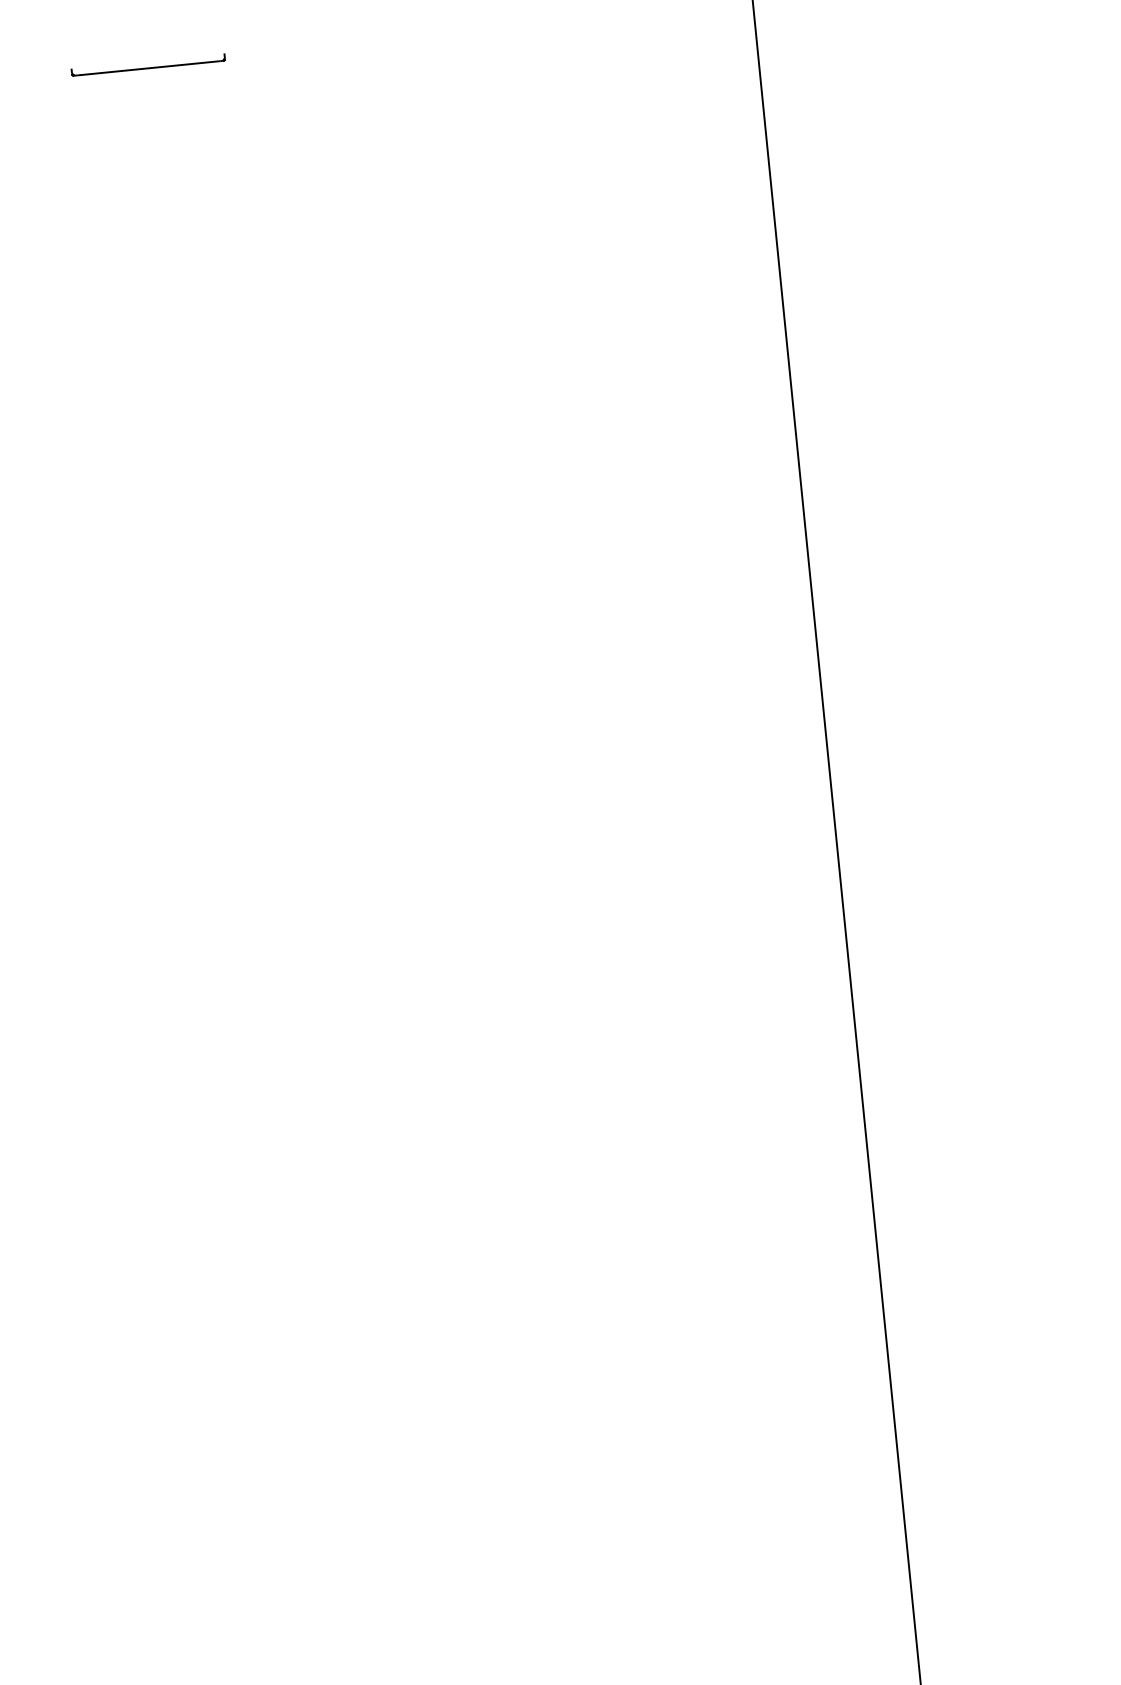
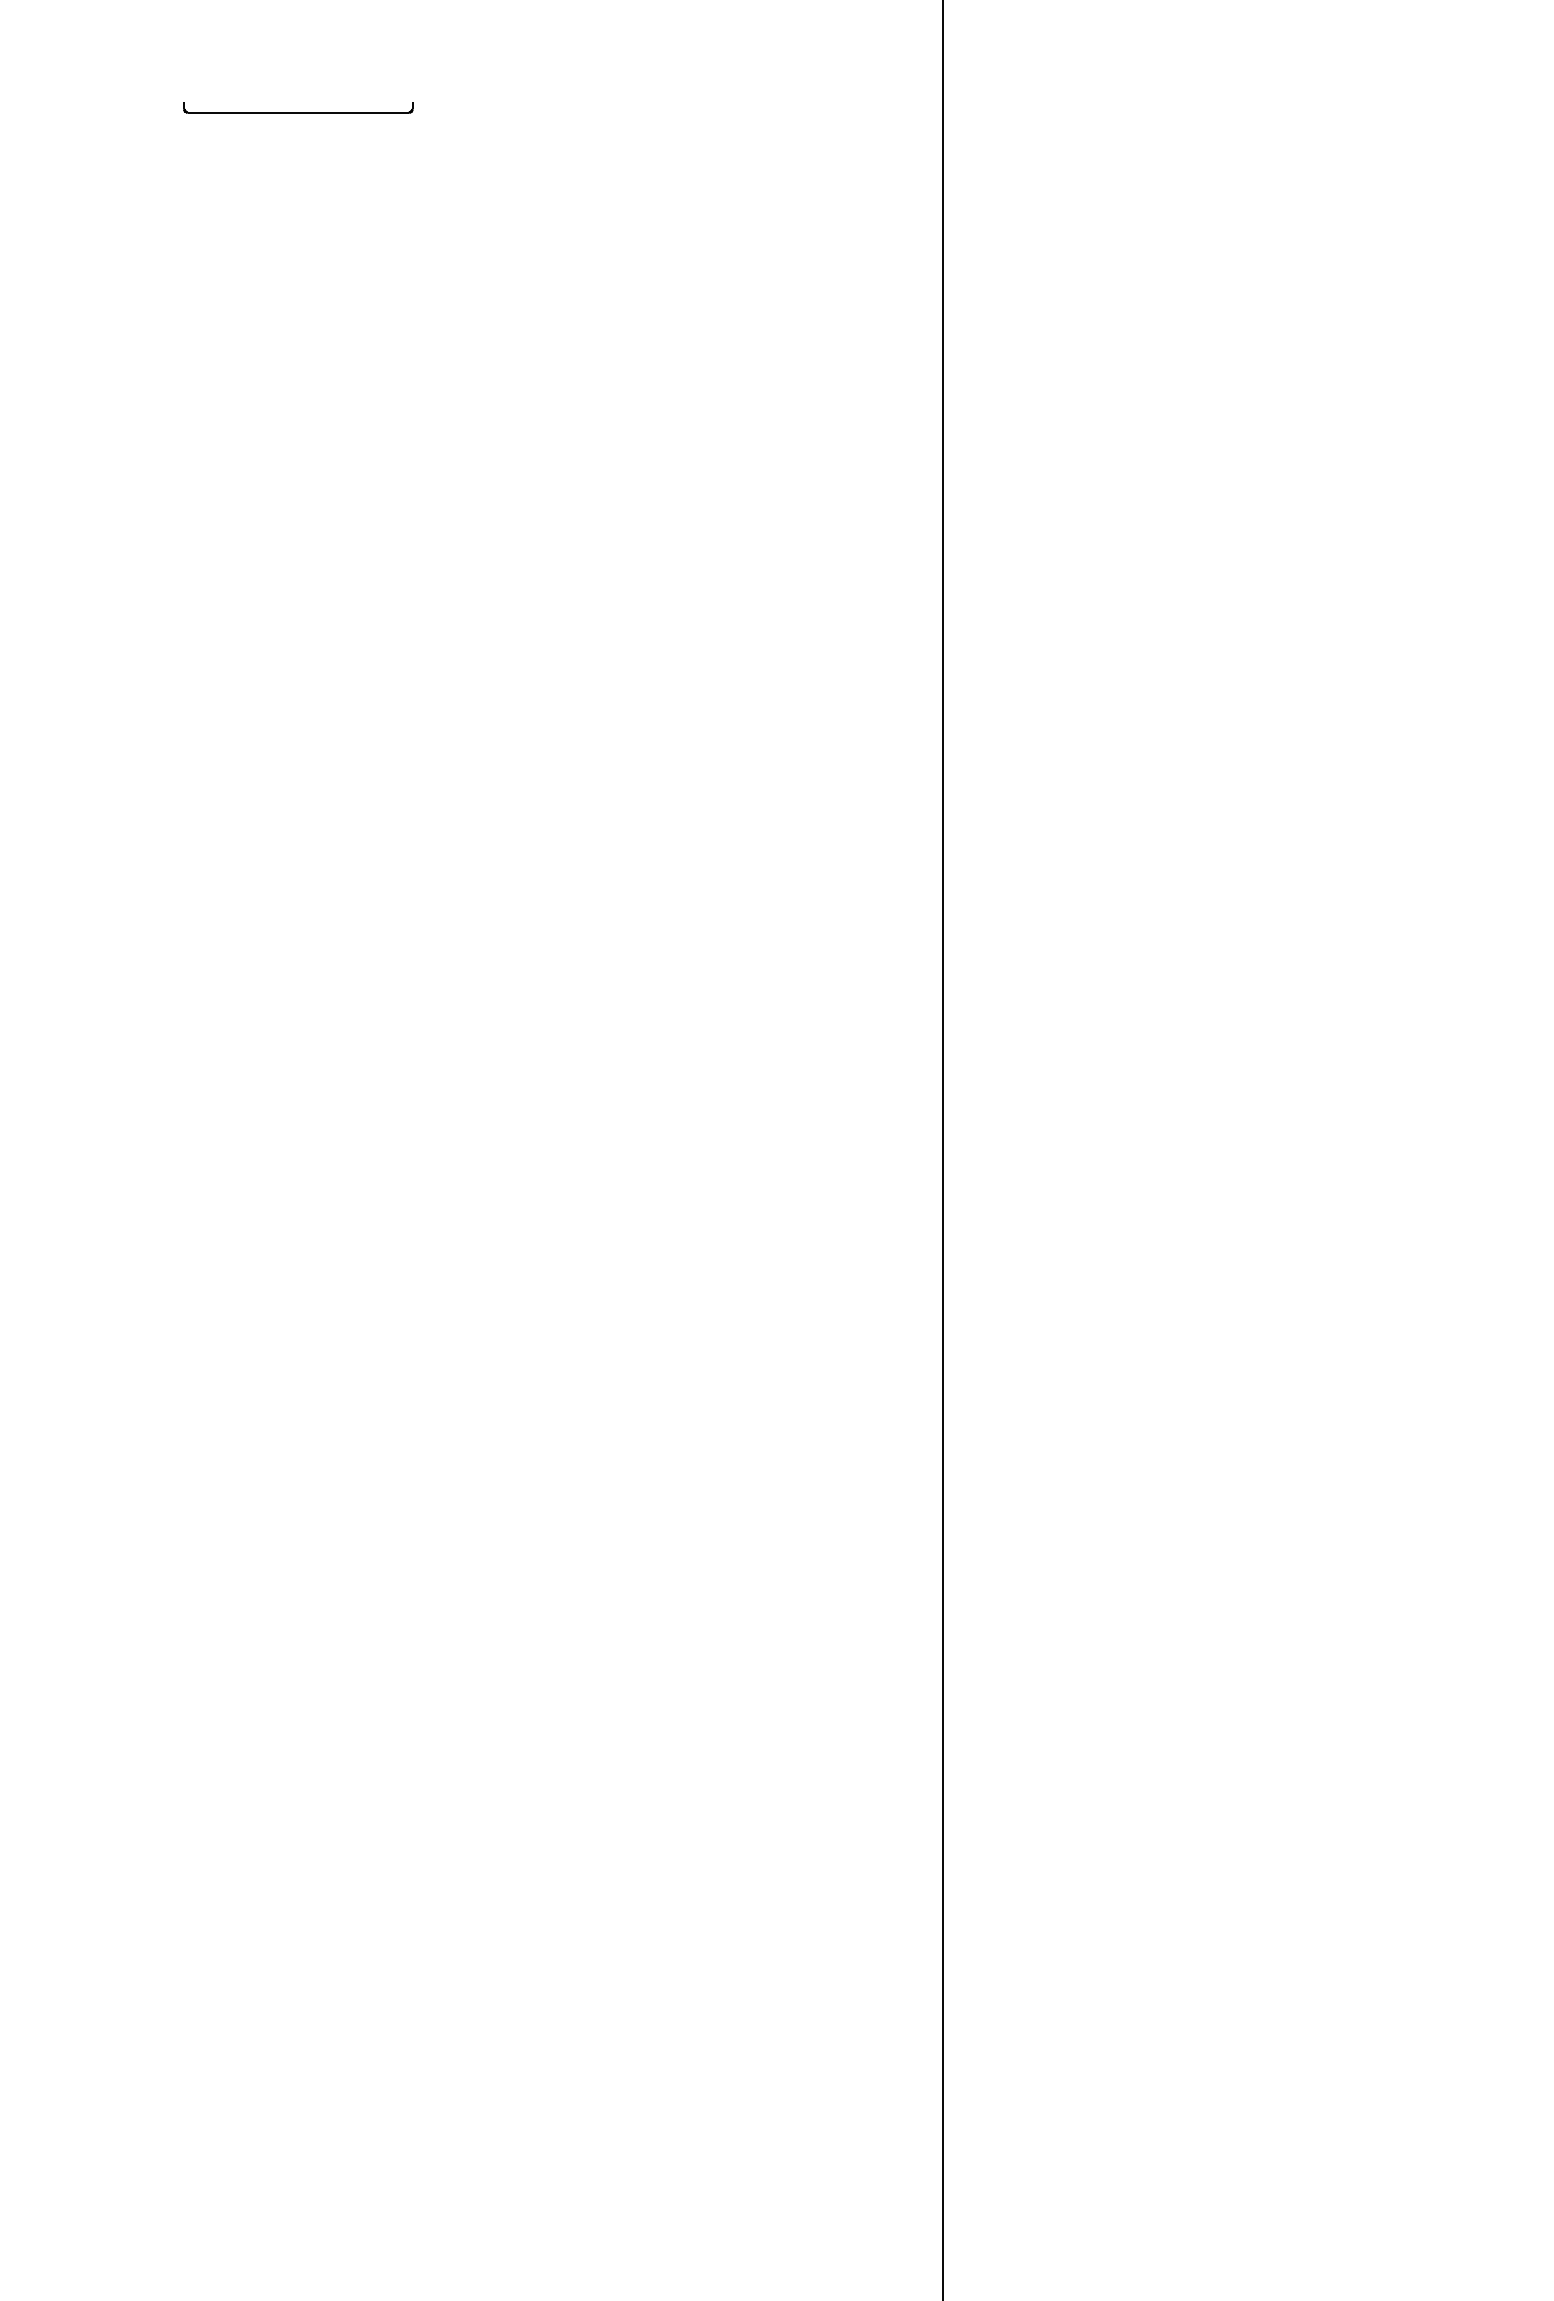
part: (147, 65) -> (297, 108), size x1.4

